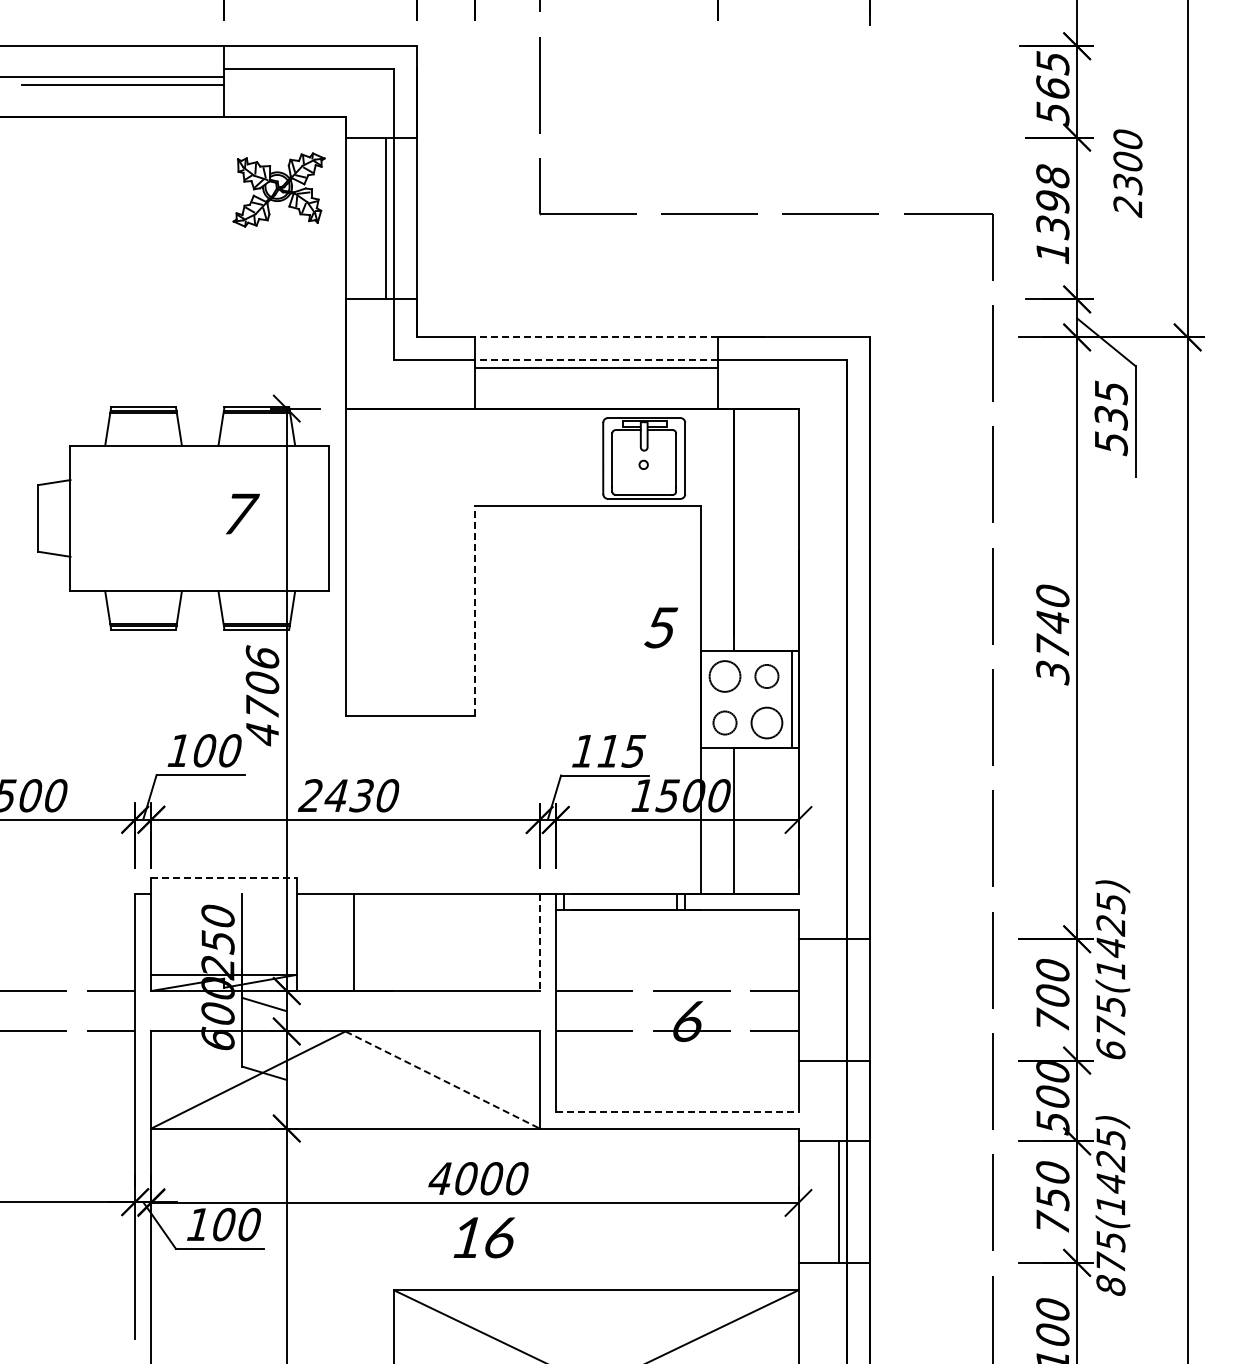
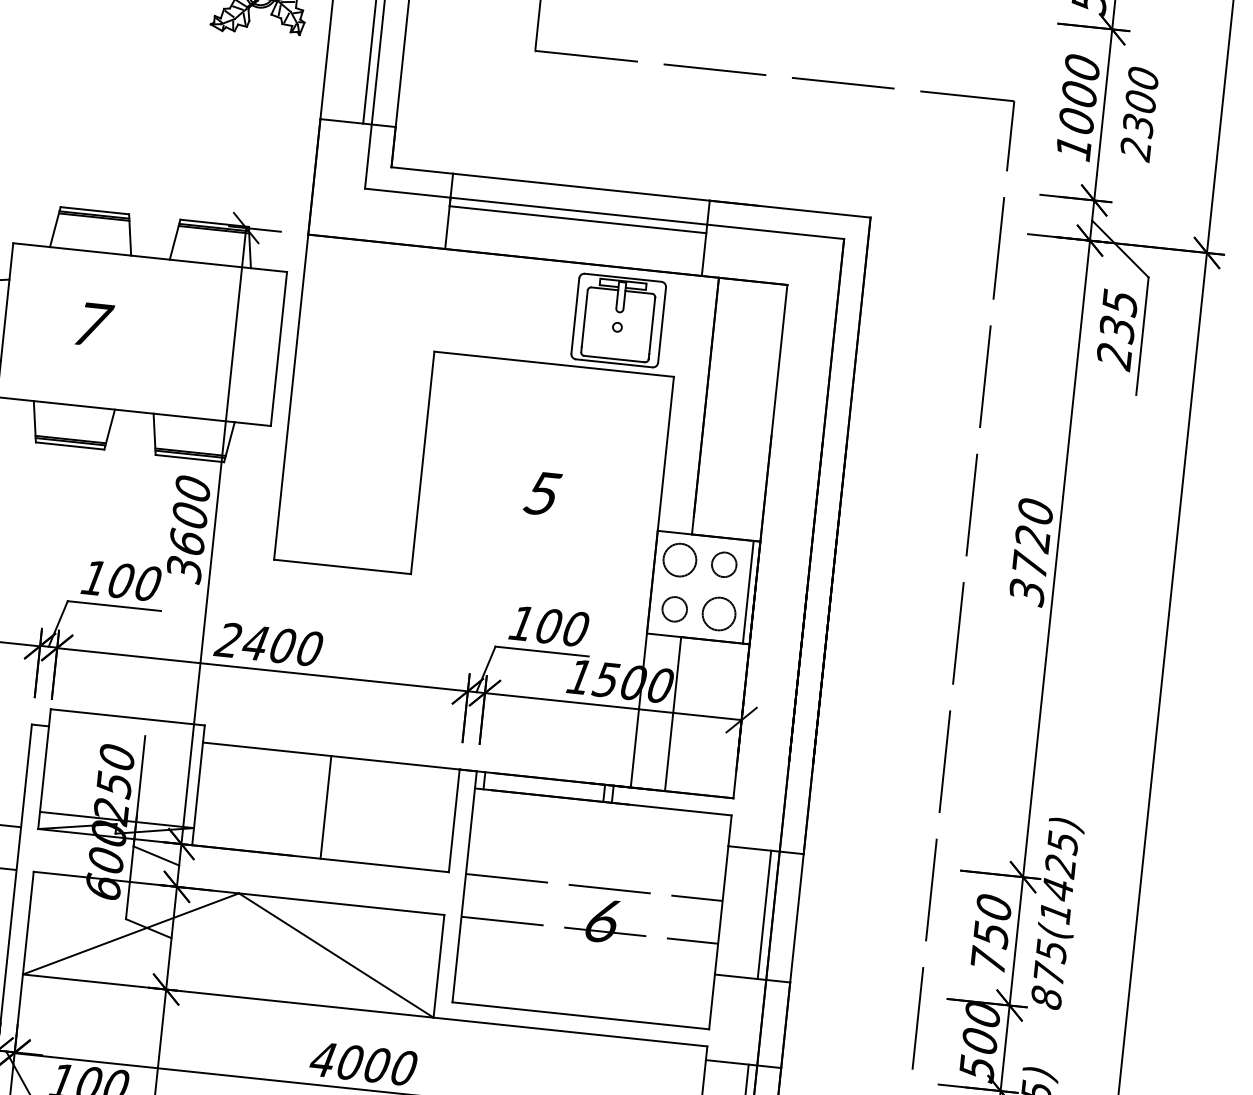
text: (1127, 173) -> (1138, 114), moved
text: (1052, 202) -> (1078, 95), 1398 -> 1000
line: (595, 337) -> (580, 187), dashed -> solid
line: (595, 360) -> (578, 211), dashed -> solid
text: (1110, 443) -> (1113, 356), 535 -> 235
text: (242, 513) -> (94, 324), moved
line: (474, 610) -> (422, 462), dashed -> solid
text: (1052, 622) -> (1032, 539), 3740 -> 3720
text: (661, 627) -> (543, 493), moved
text: (262, 696) -> (188, 529), 4706 -> 3600
text: (621, 750) -> (562, 626), 115 -> 100
text: (361, 795) -> (282, 645), 2430 -> 2400
line: (224, 877) -> (128, 717), dashed -> solid
line: (354, 942) -> (326, 807), moved
line: (539, 942) -> (454, 820), dashed -> solid
text: (1052, 996) -> (990, 935), 700 -> 750
line: (838, 999) -> (764, 914), added
text: (1110, 1049) -> (1046, 997), 675(1425) -> 875(1425)
line: (442, 1080) -> (336, 956), dashed -> solid
line: (677, 1112) -> (581, 1016), dashed -> solid

